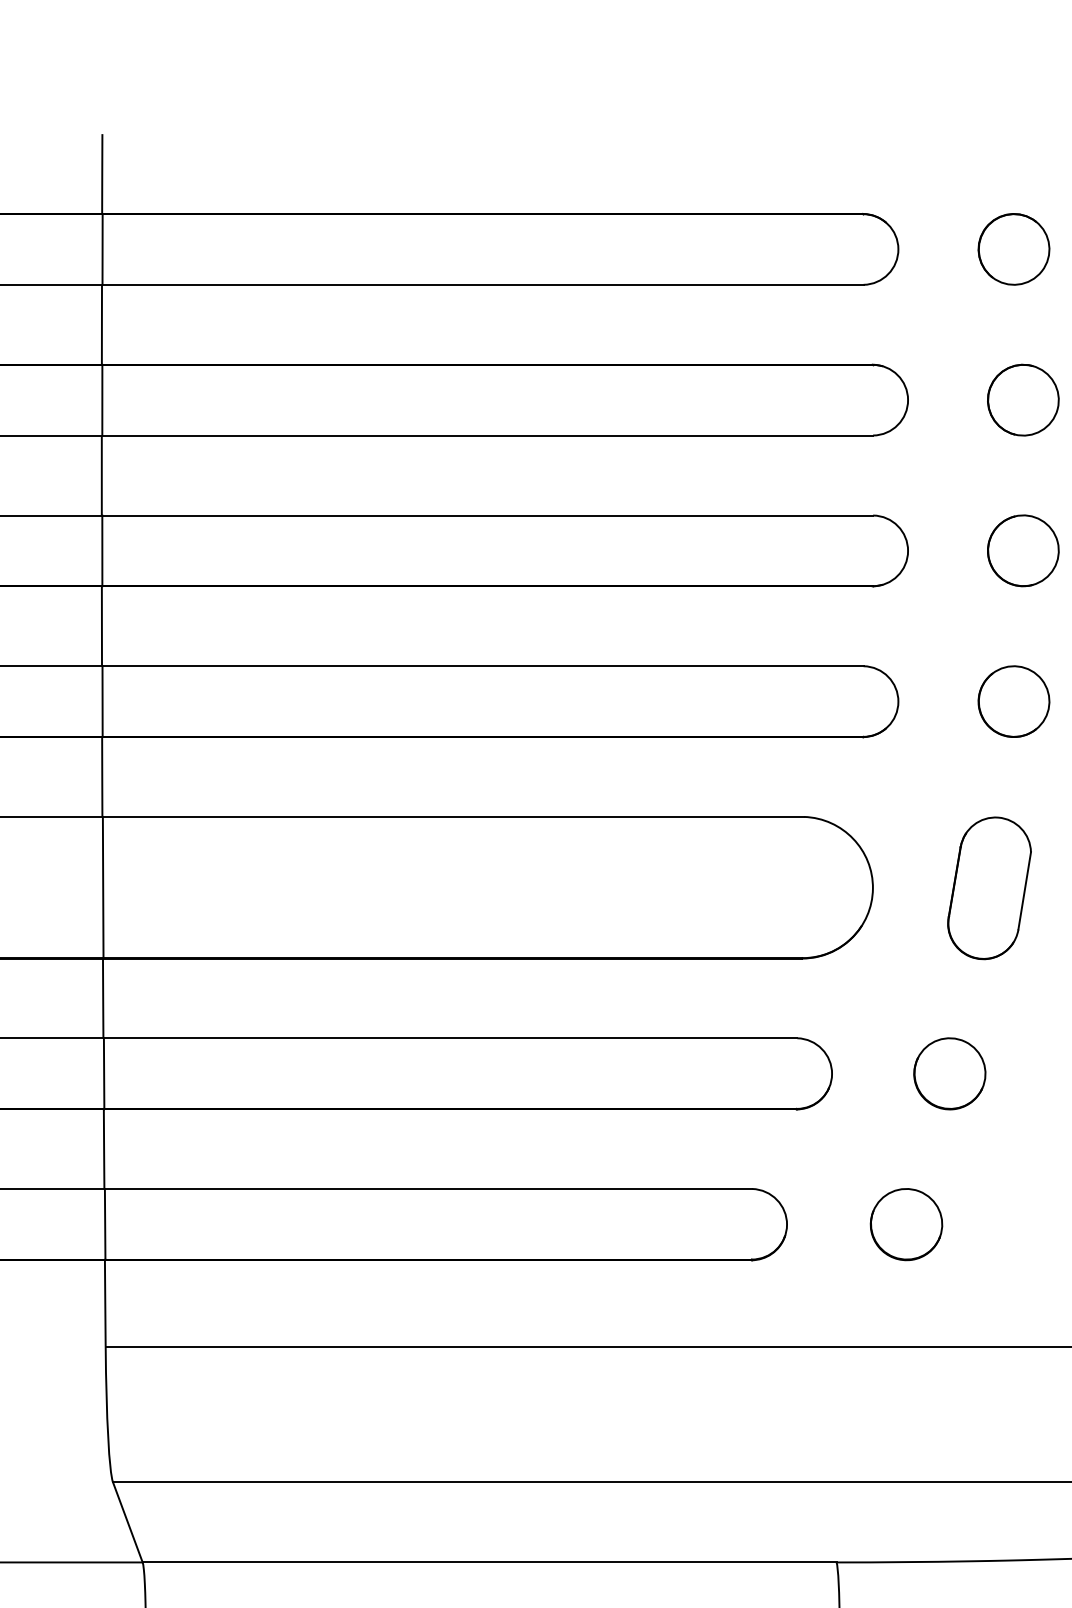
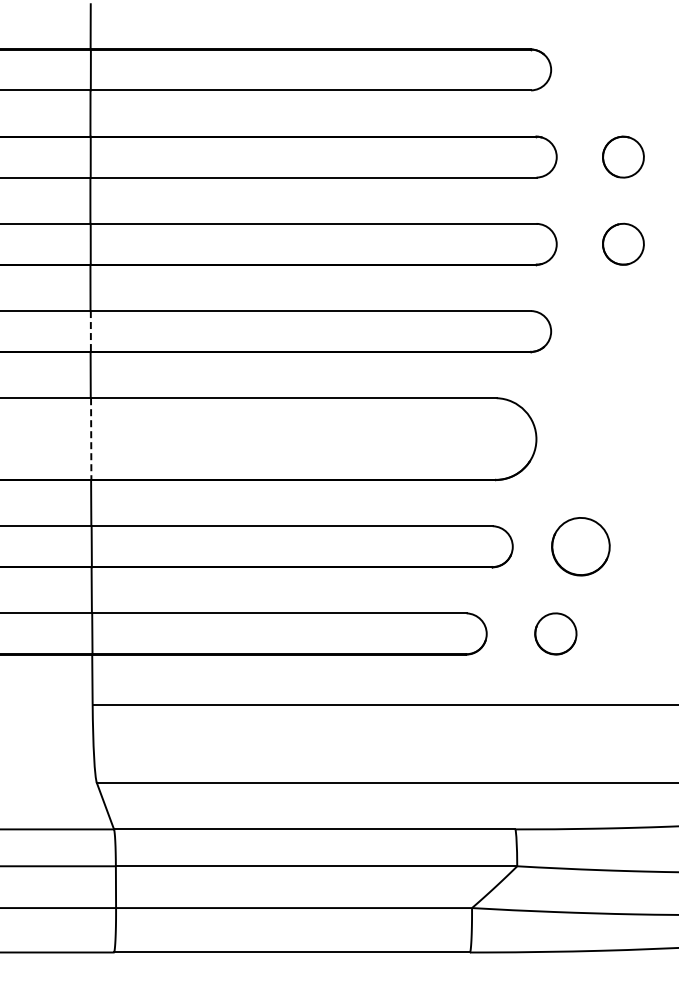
part: (1013, 248) -> (617, 69), removed
line: (101, 701) -> (90, 331), solid -> dashed
part: (1013, 701) -> (617, 331), removed
line: (103, 888) -> (91, 439), solid -> dashed
part: (988, 888) -> (603, 439), removed
part: (949, 1073) -> (580, 546), size x1.4

